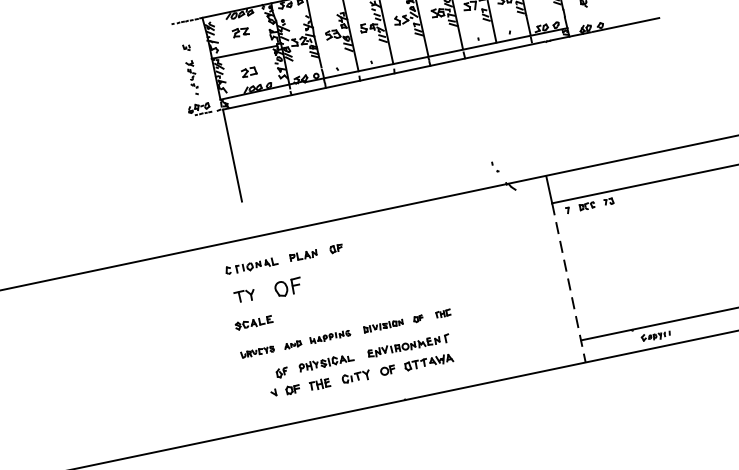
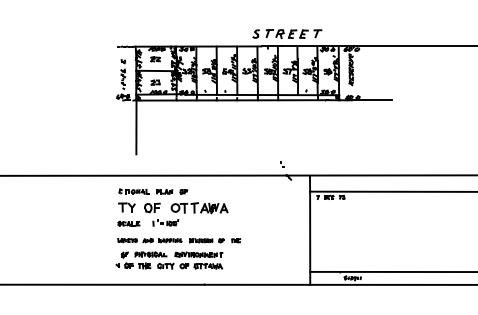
line: (569, 283) -> (310, 238), dashed -> solid
part: (355, 285) -> (190, 214), added
part: (244, 295) -> (126, 207), size x1.43
part: (360, 366) -> (169, 260), moved

